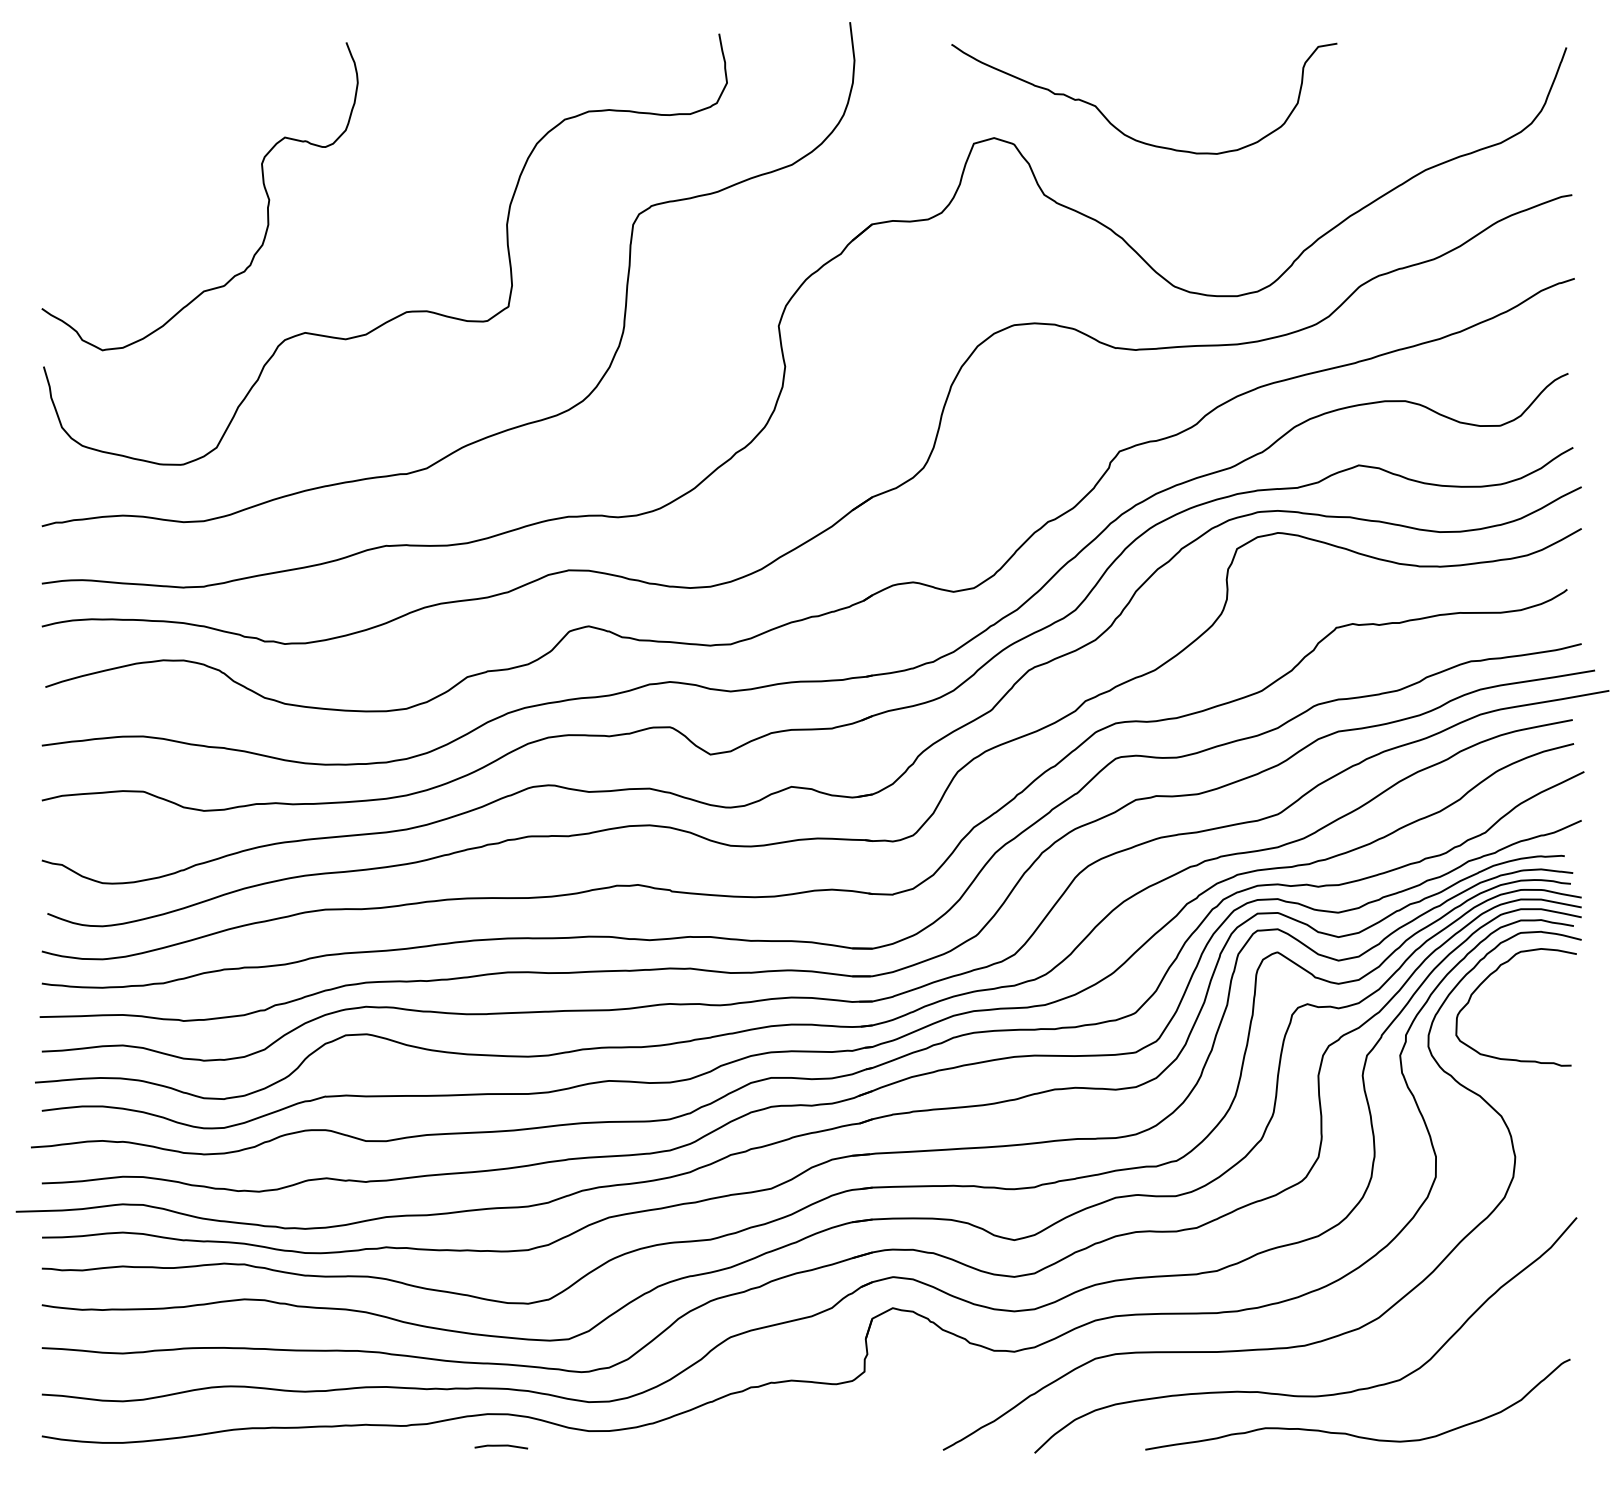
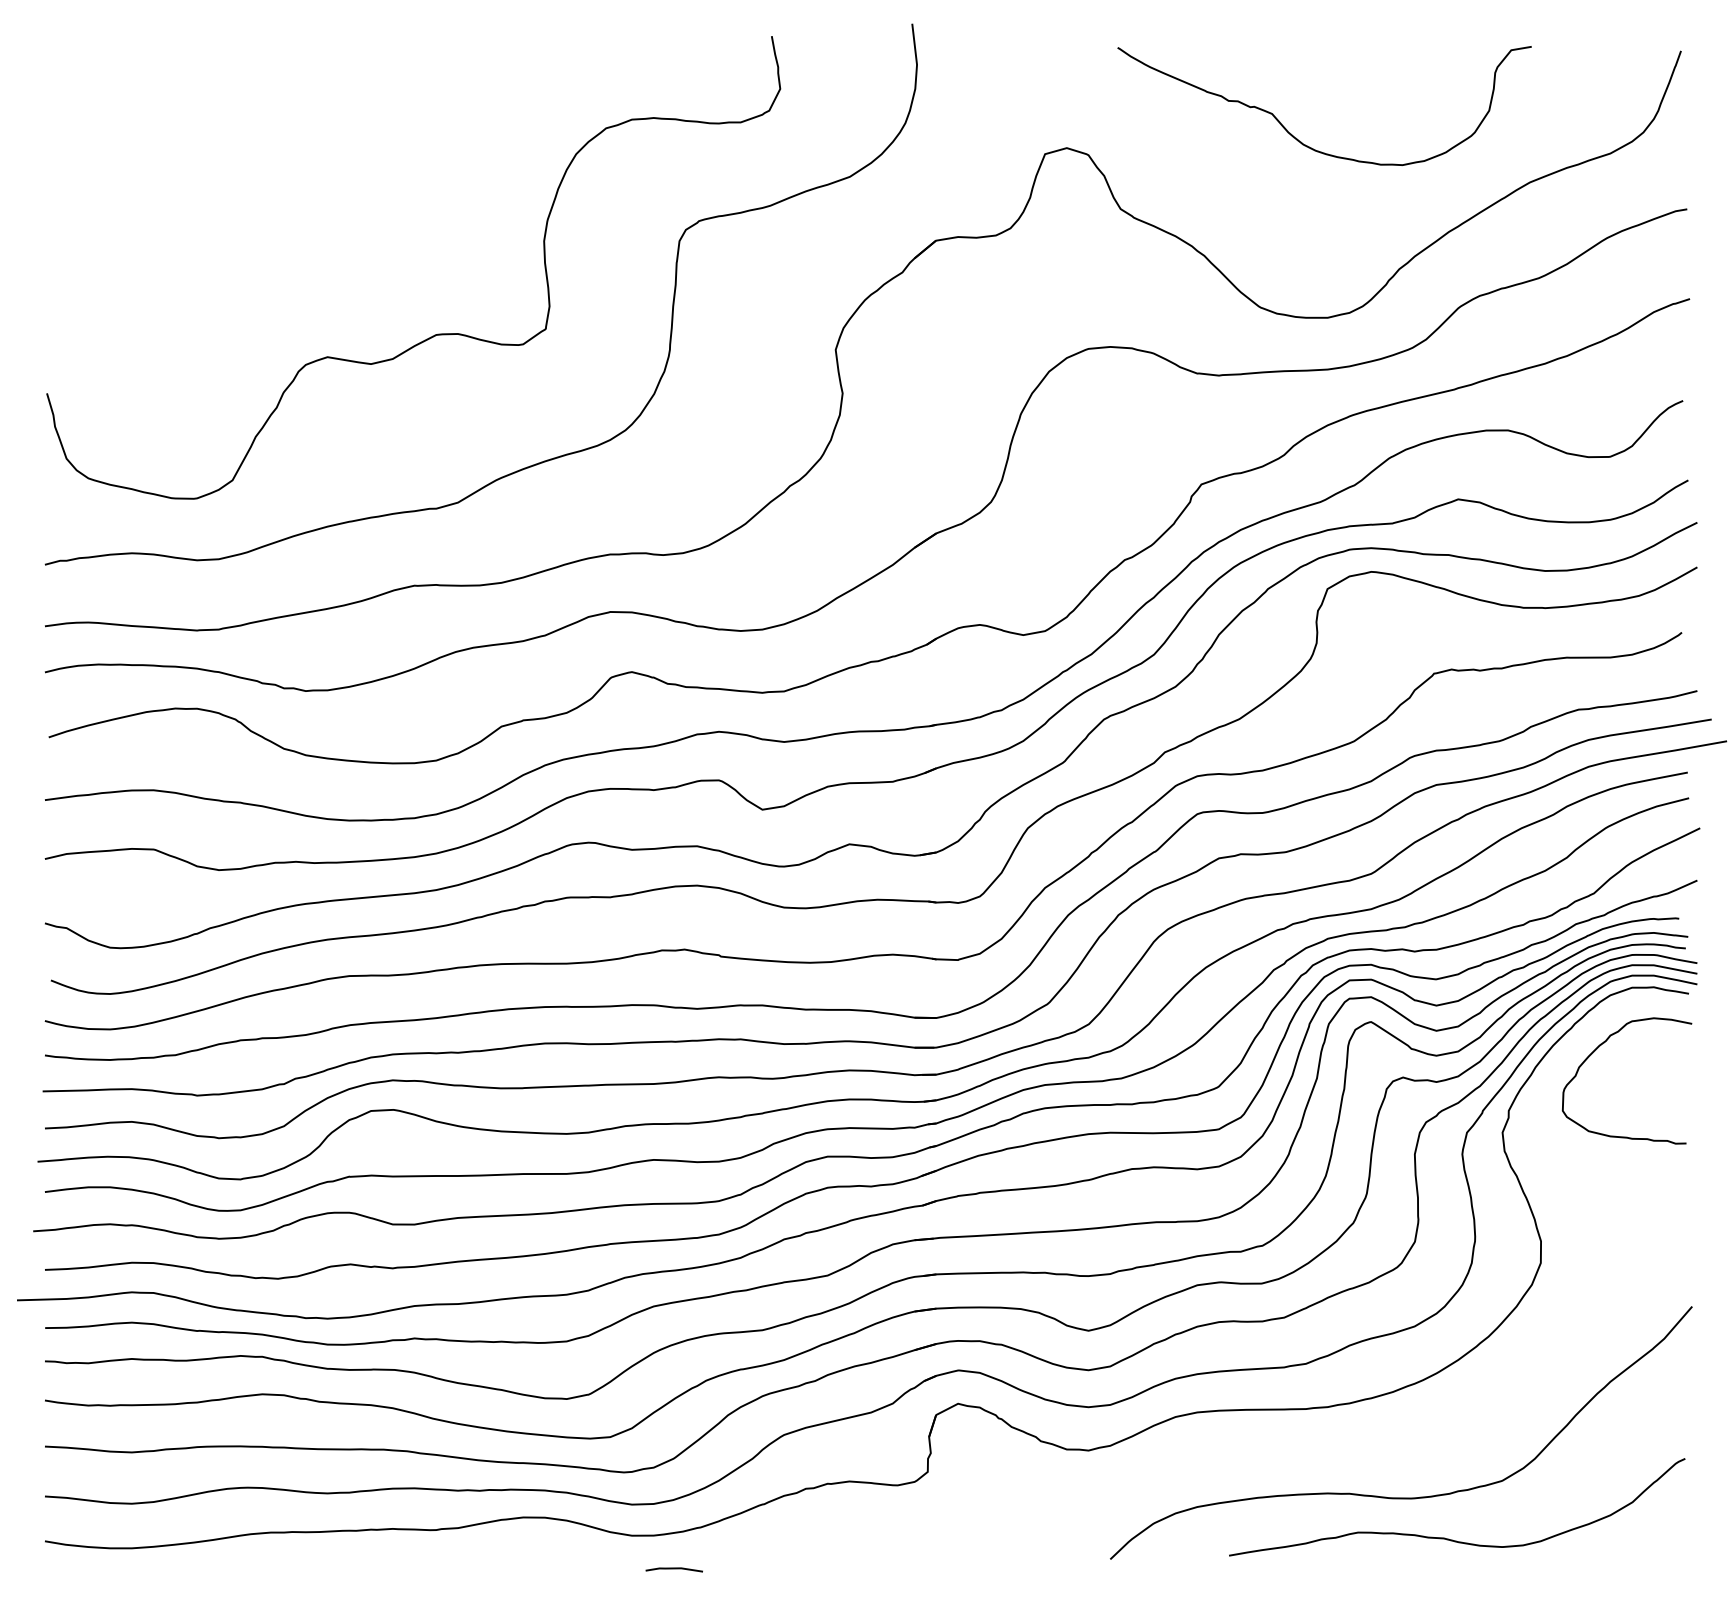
curve: (1122, 131) -> (1301, 141), moved
curve: (262, 183) -> (281, 196), removed
curve: (1273, 1347) -> (1366, 1445), removed
line: (501, 1446) -> (674, 1569), moved

